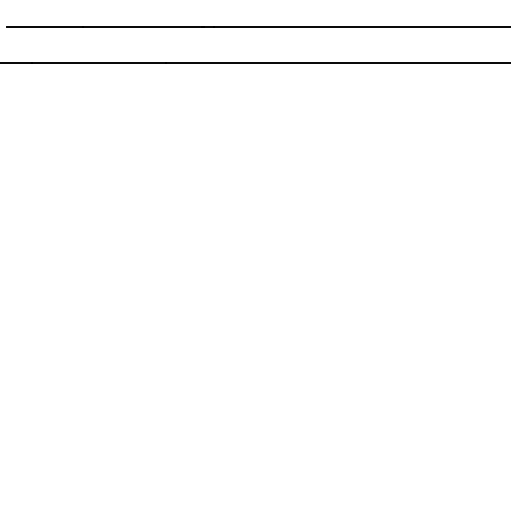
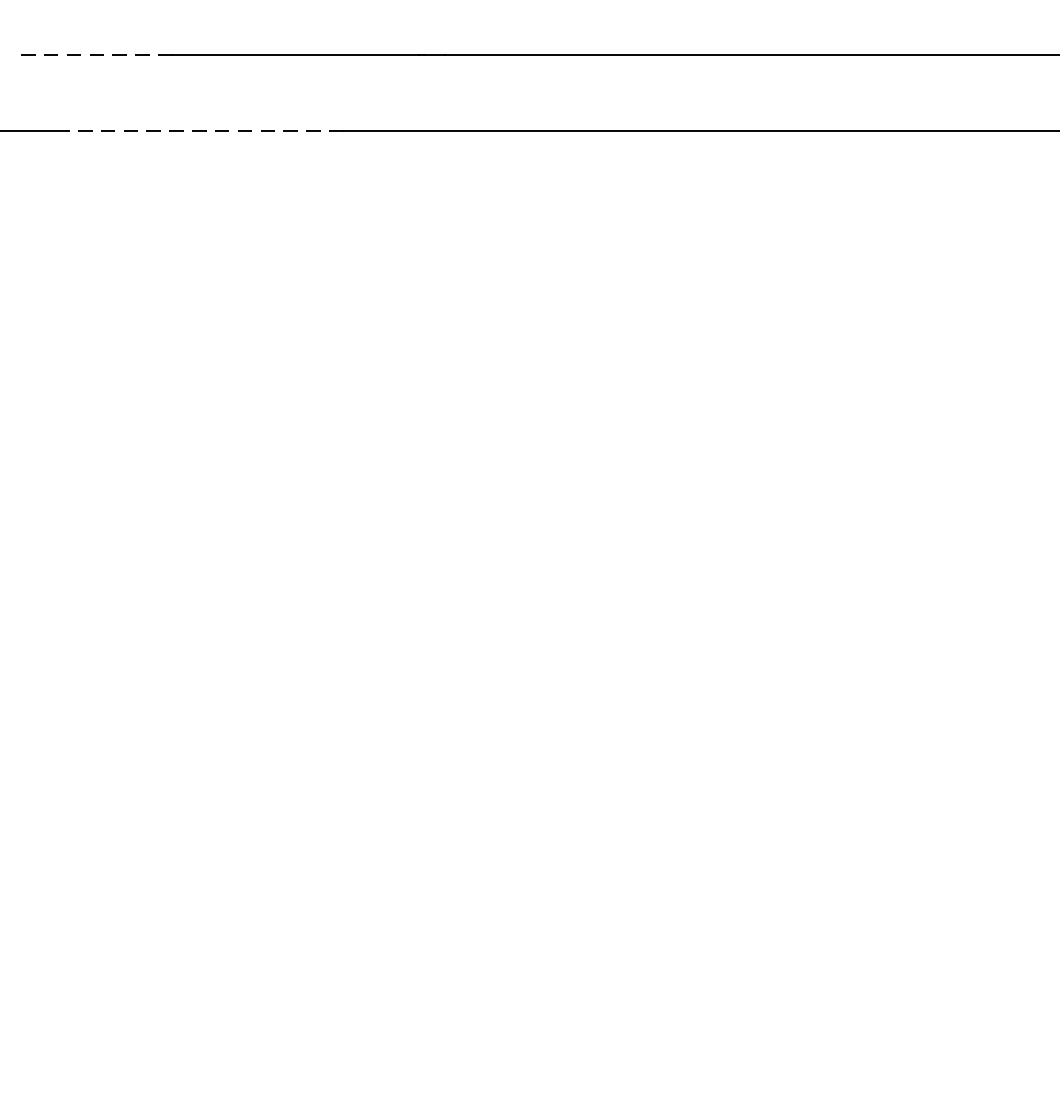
line: (45, 26) -> (94, 54), solid -> dashed
line: (98, 63) -> (204, 131), solid -> dashed

